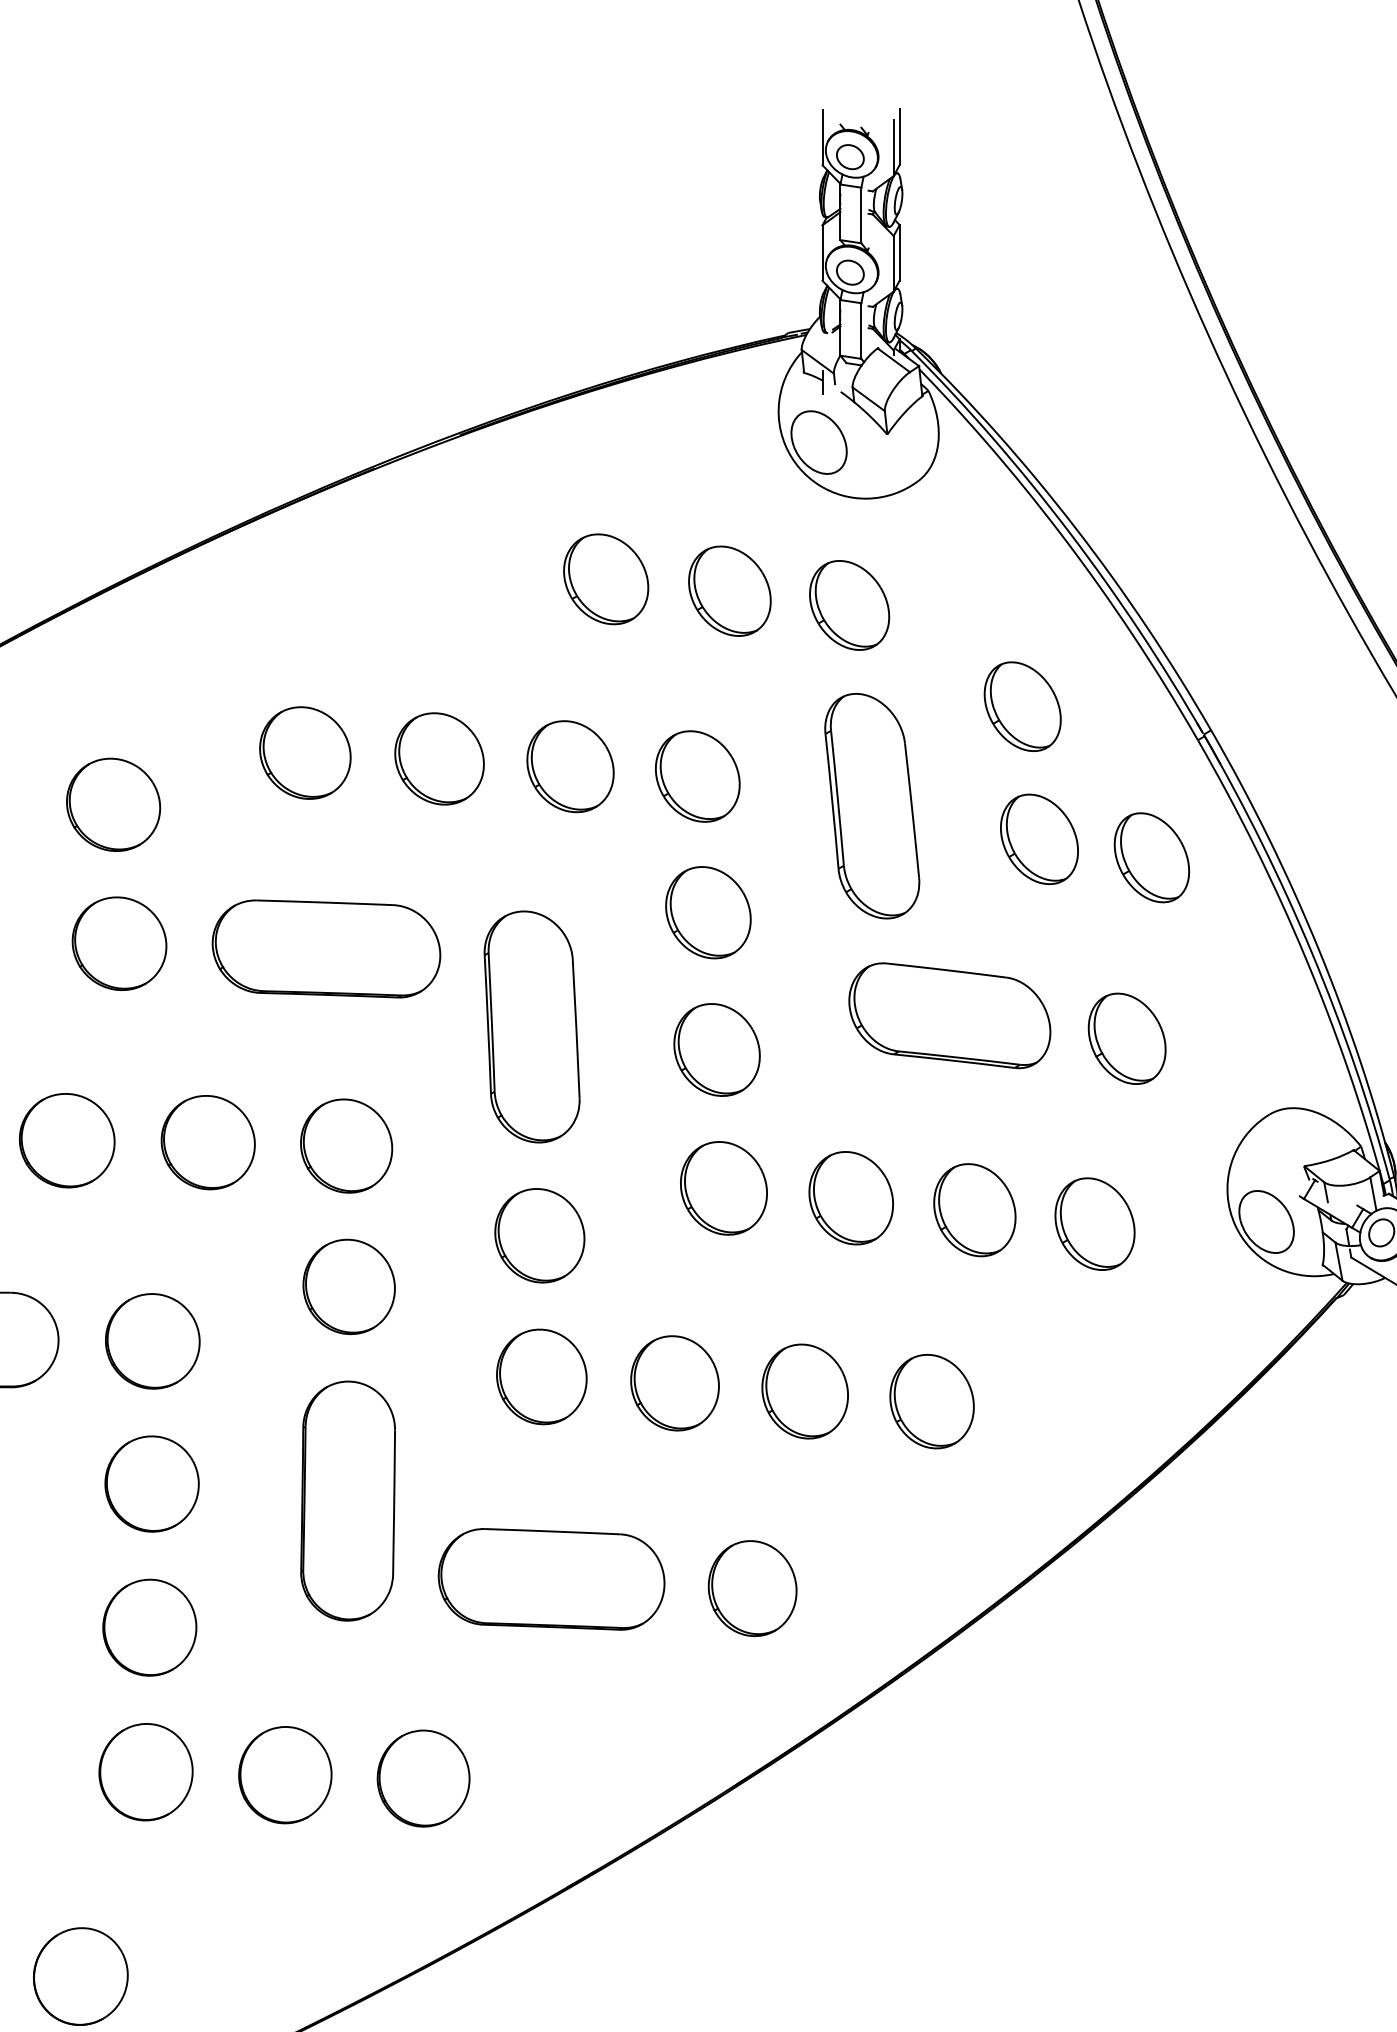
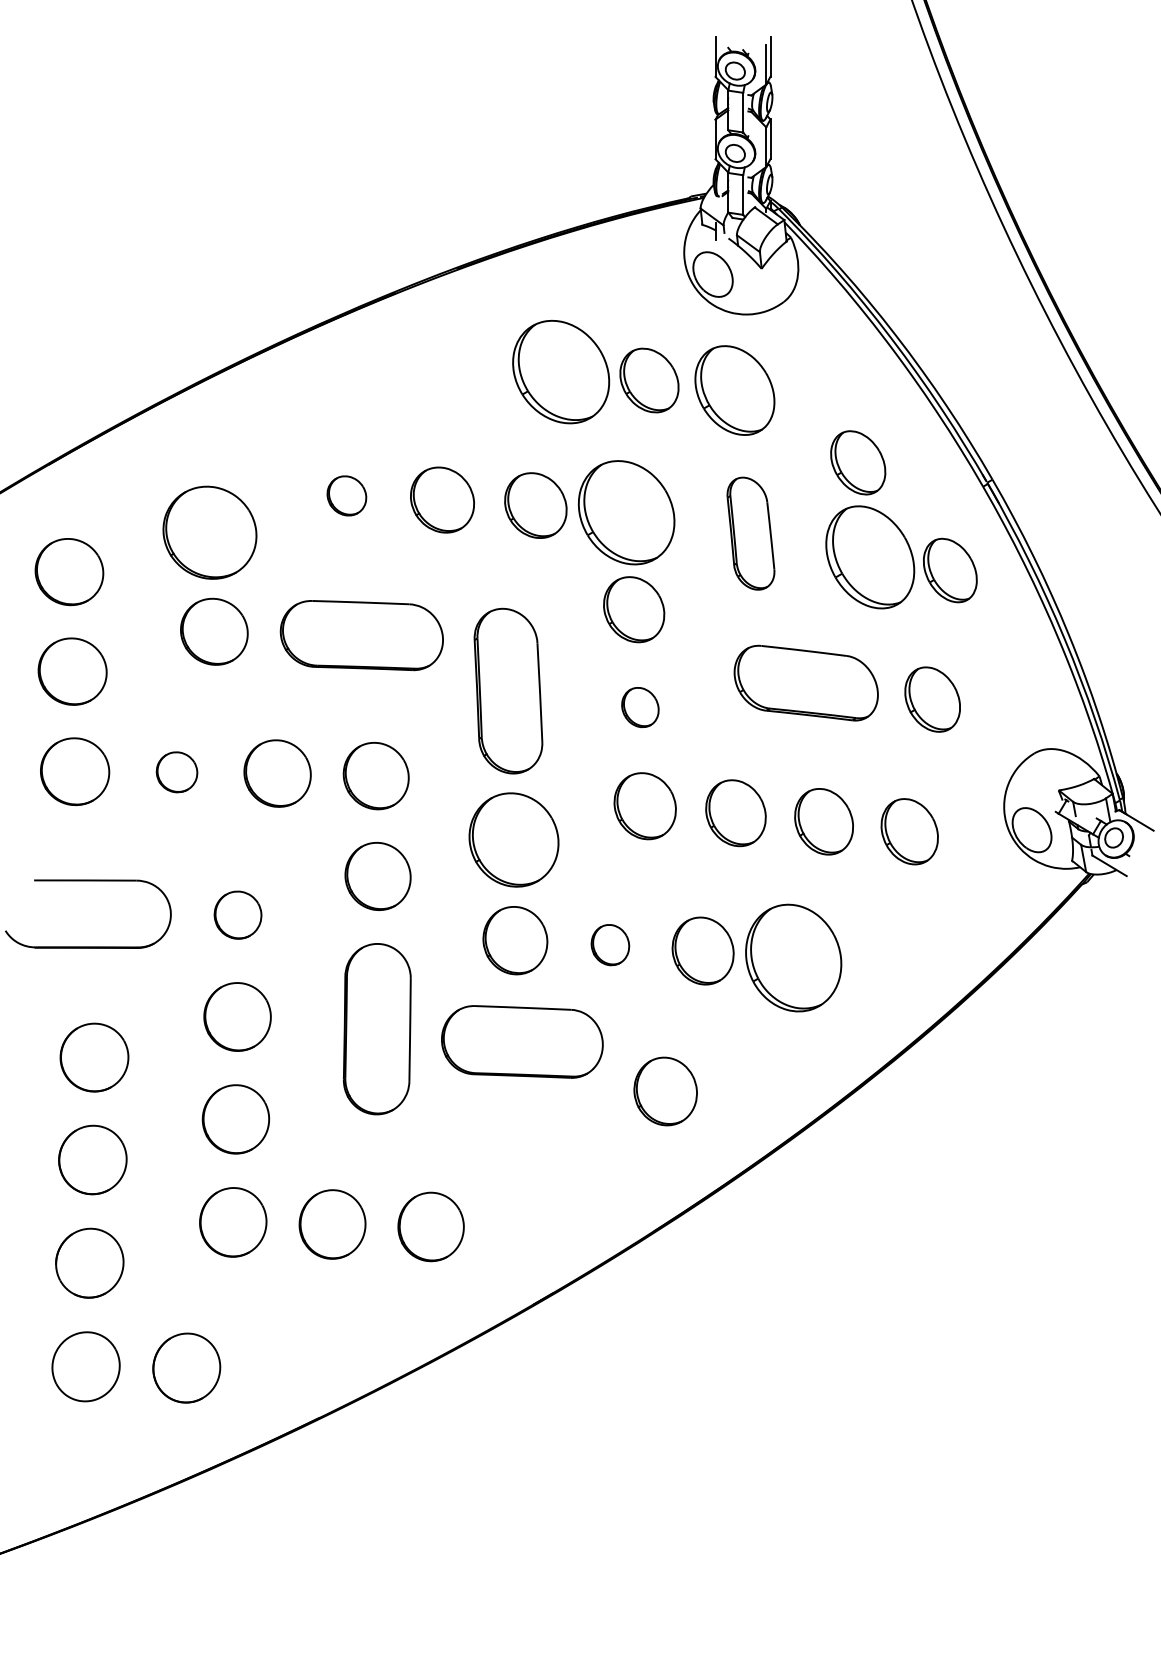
part: (606, 578) -> (561, 371), size x1.6
part: (849, 605) -> (734, 390), size x1.4
part: (304, 752) -> (346, 495), size x0.6
part: (697, 776) -> (626, 512), size x1.6
part: (114, 804) -> (210, 532), size x1.4
part: (871, 805) -> (750, 533), size x0.7
part: (1038, 839) -> (869, 557), size x1.6
part: (717, 1049) -> (640, 707), size x0.6
part: (66, 1141) -> (176, 772), size x0.6
part: (539, 1235) -> (513, 839), size x1.4
part: (151, 1340) -> (237, 914), size x0.7
part: (675, 1382) -> (610, 944), size x0.6
part: (931, 1401) -> (793, 958), size x1.6
part: (551, 1578) -> (522, 1041), moved

